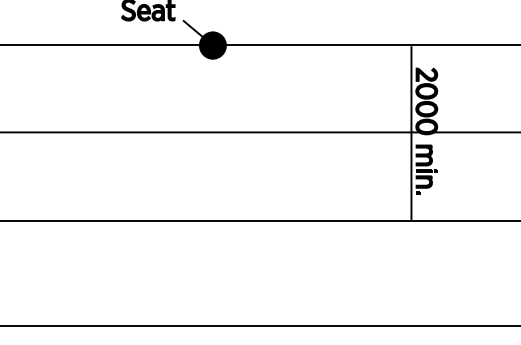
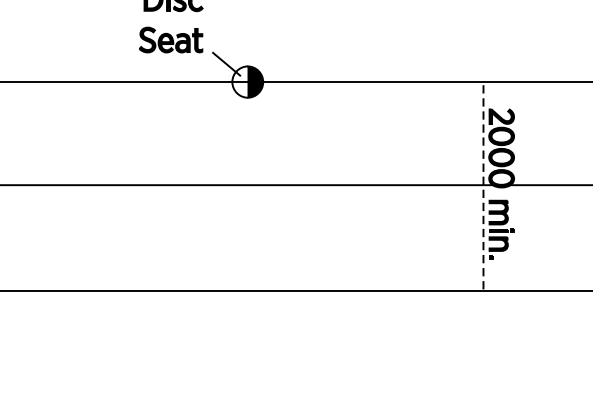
fill: (206, 45) -> (240, 82), removed
line: (411, 132) -> (483, 185), solid -> dashed

